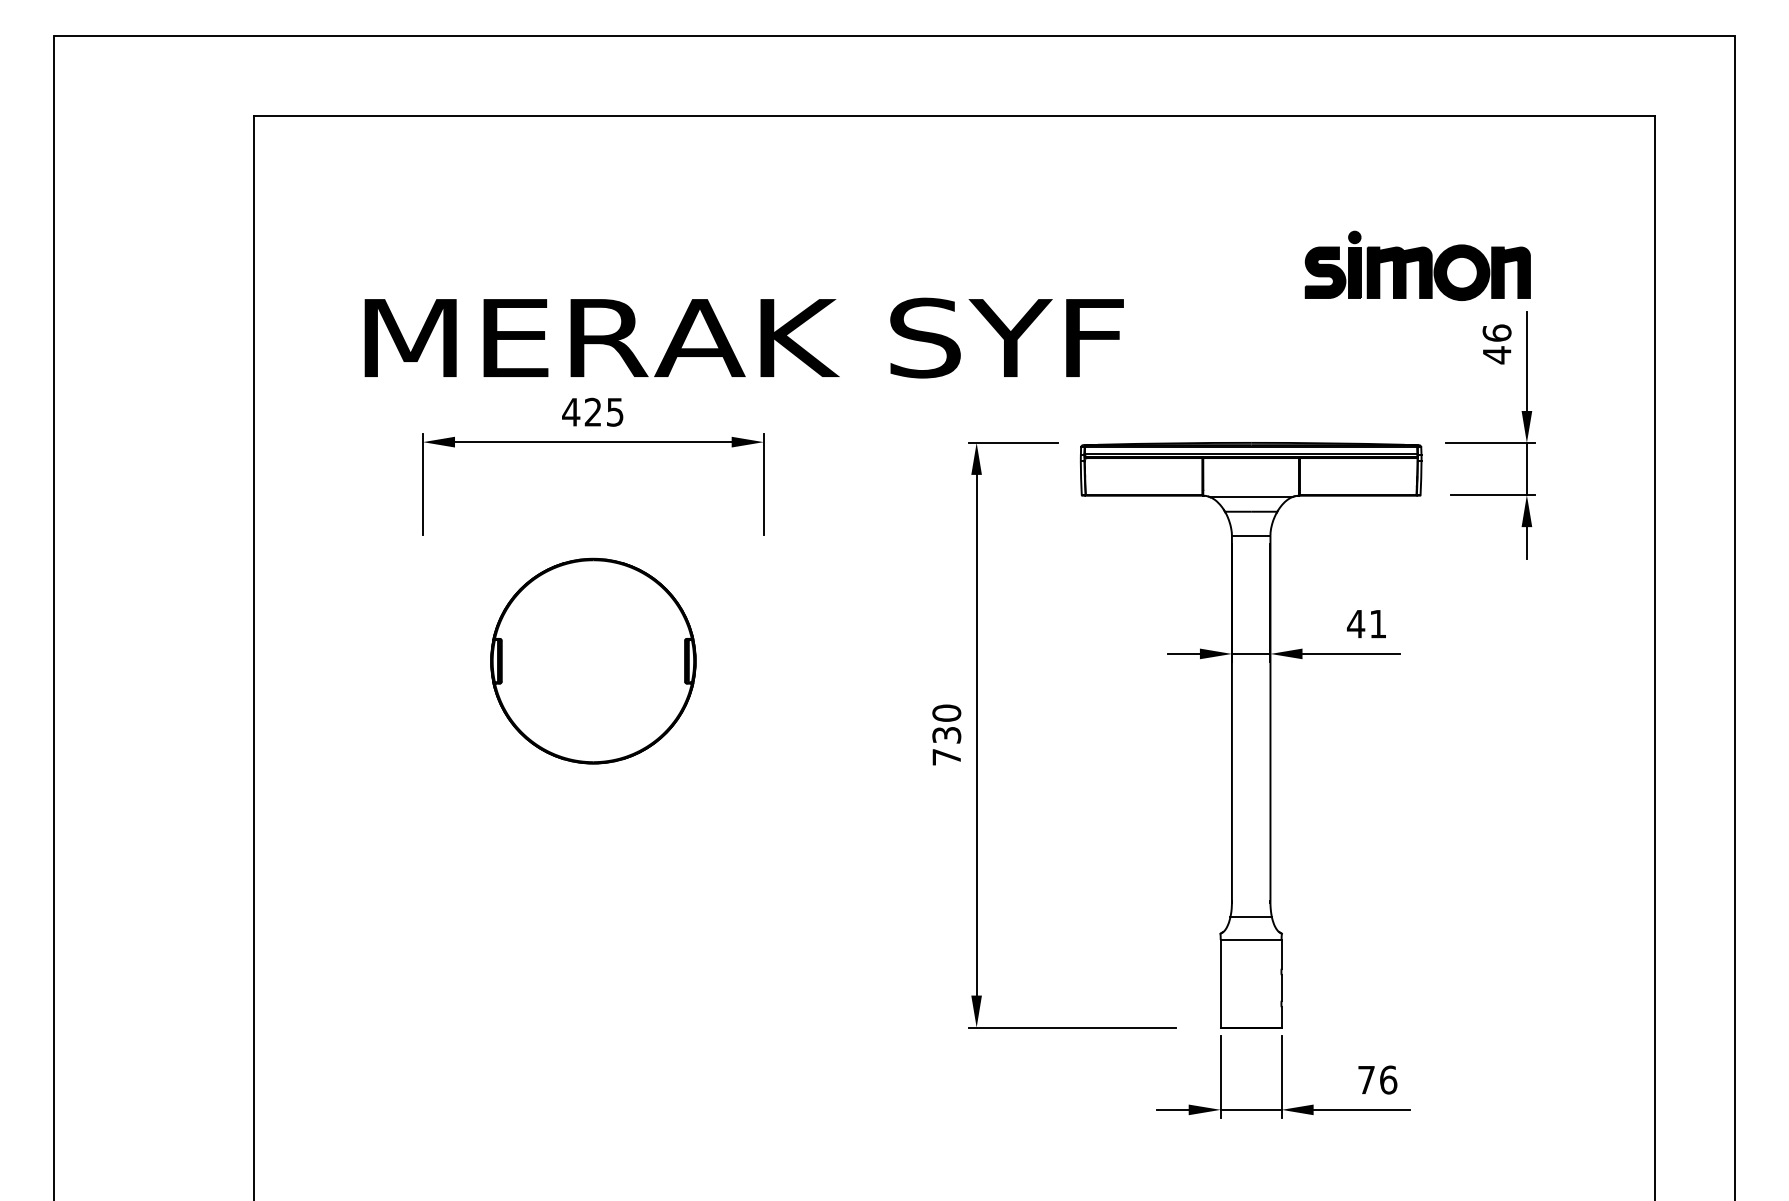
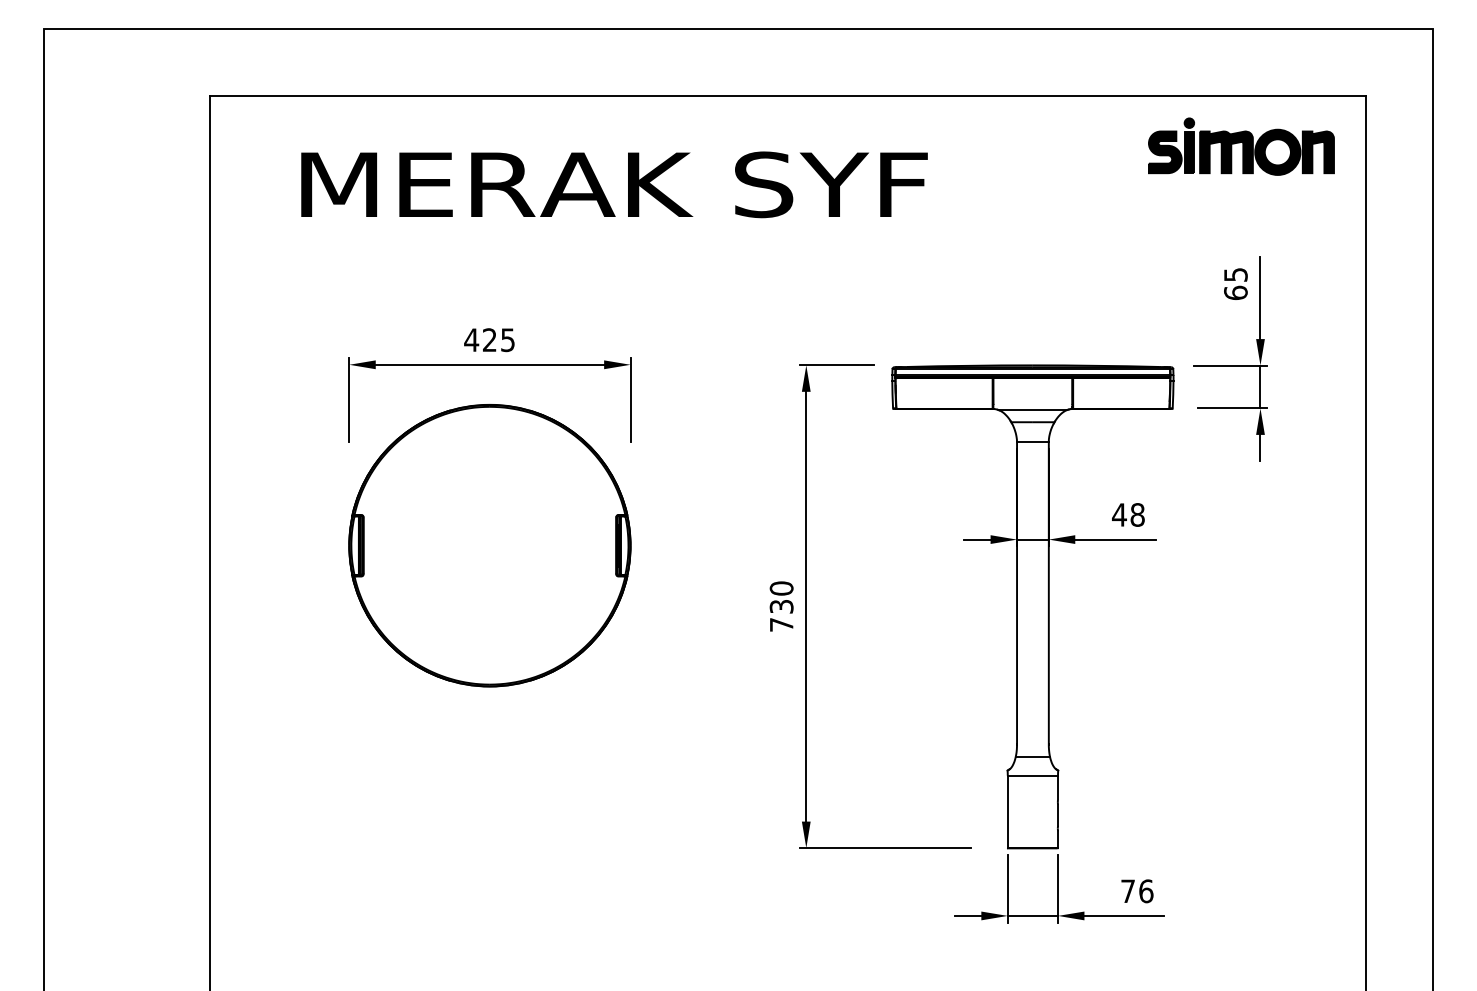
part: (1417, 265) -> (1241, 146), moved
text: (743, 337) -> (613, 184), moved
text: (1496, 344) -> (1235, 284), 46 -> 65
text: (1377, 623) -> (1137, 514), 41 -> 48
part: (593, 660) -> (490, 545), size x1.67

